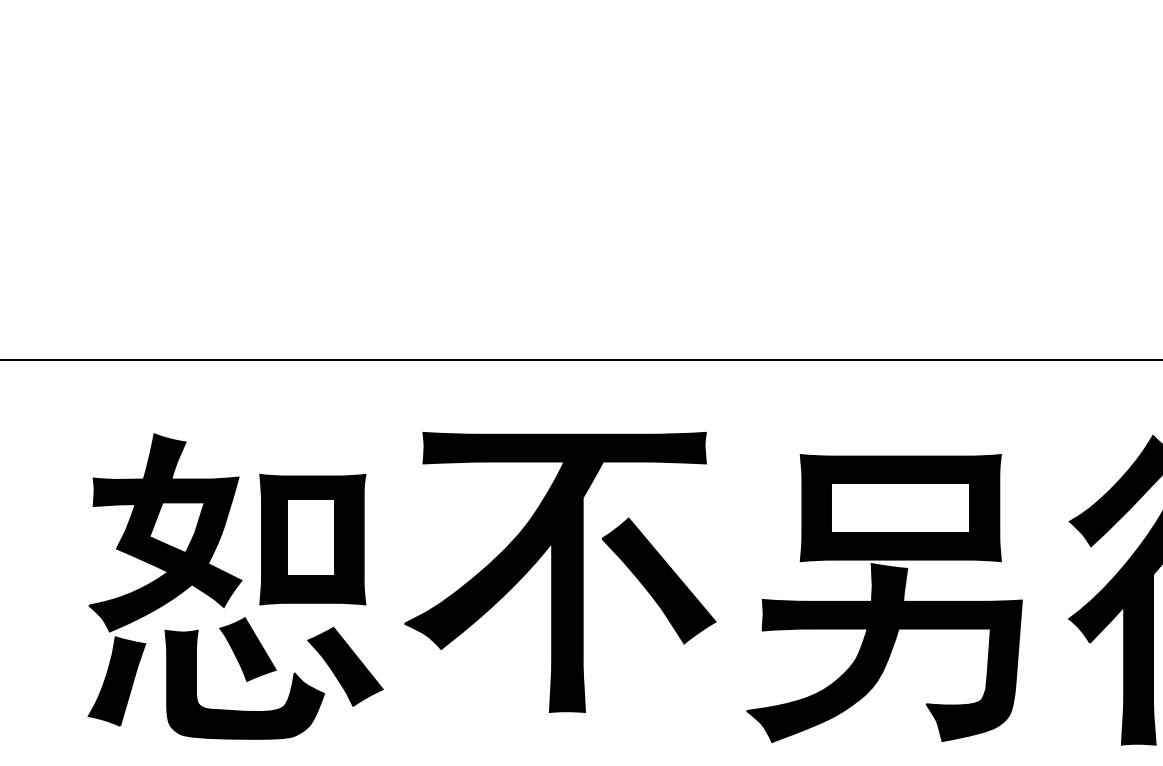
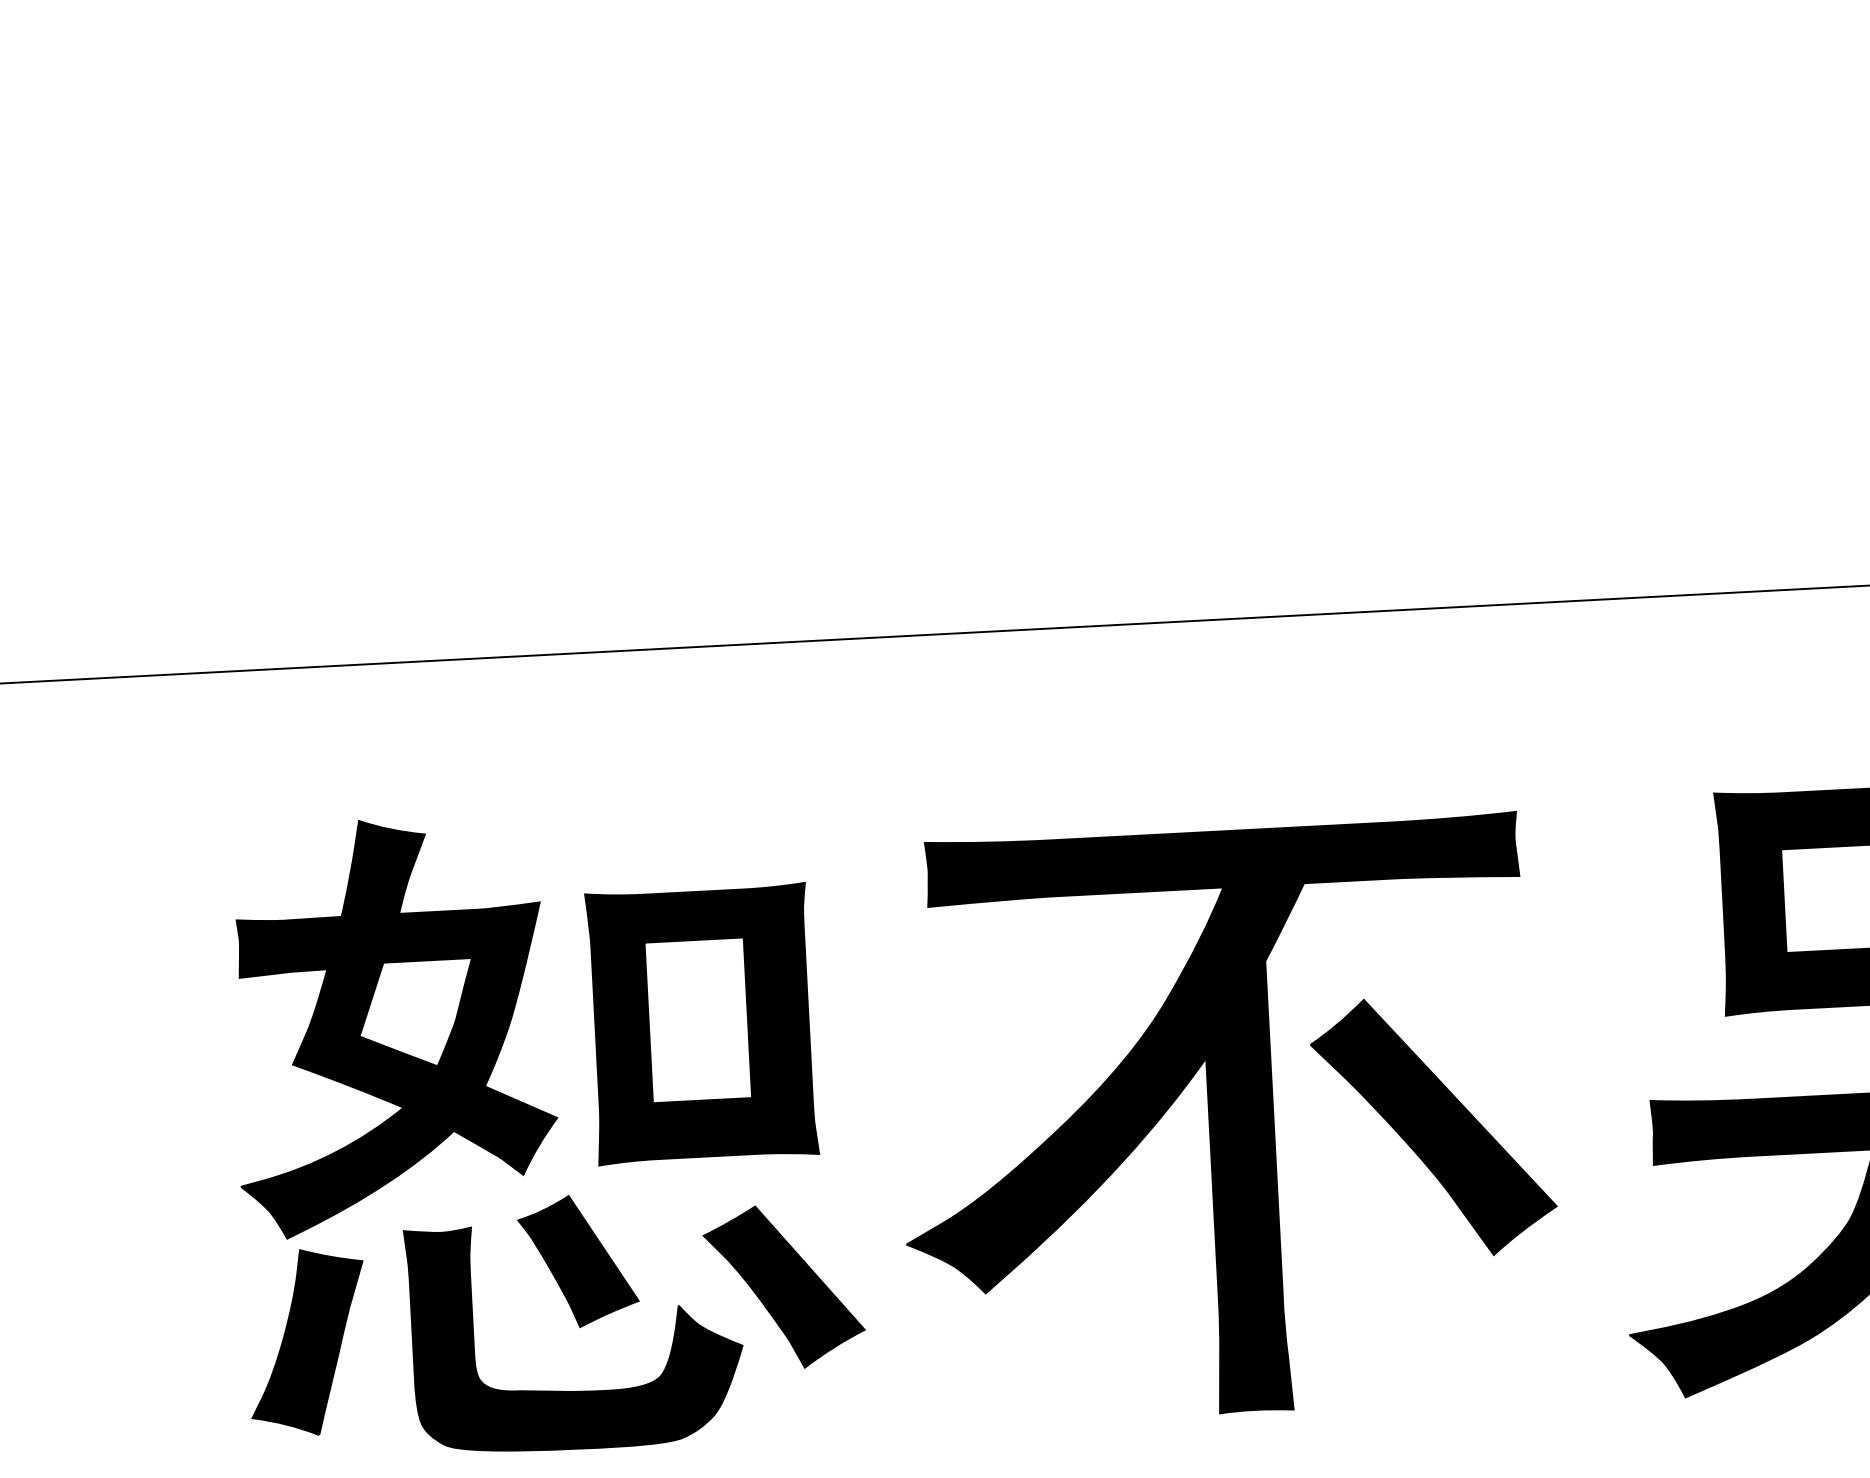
part: (560, 571) -> (1226, 1118), moved

